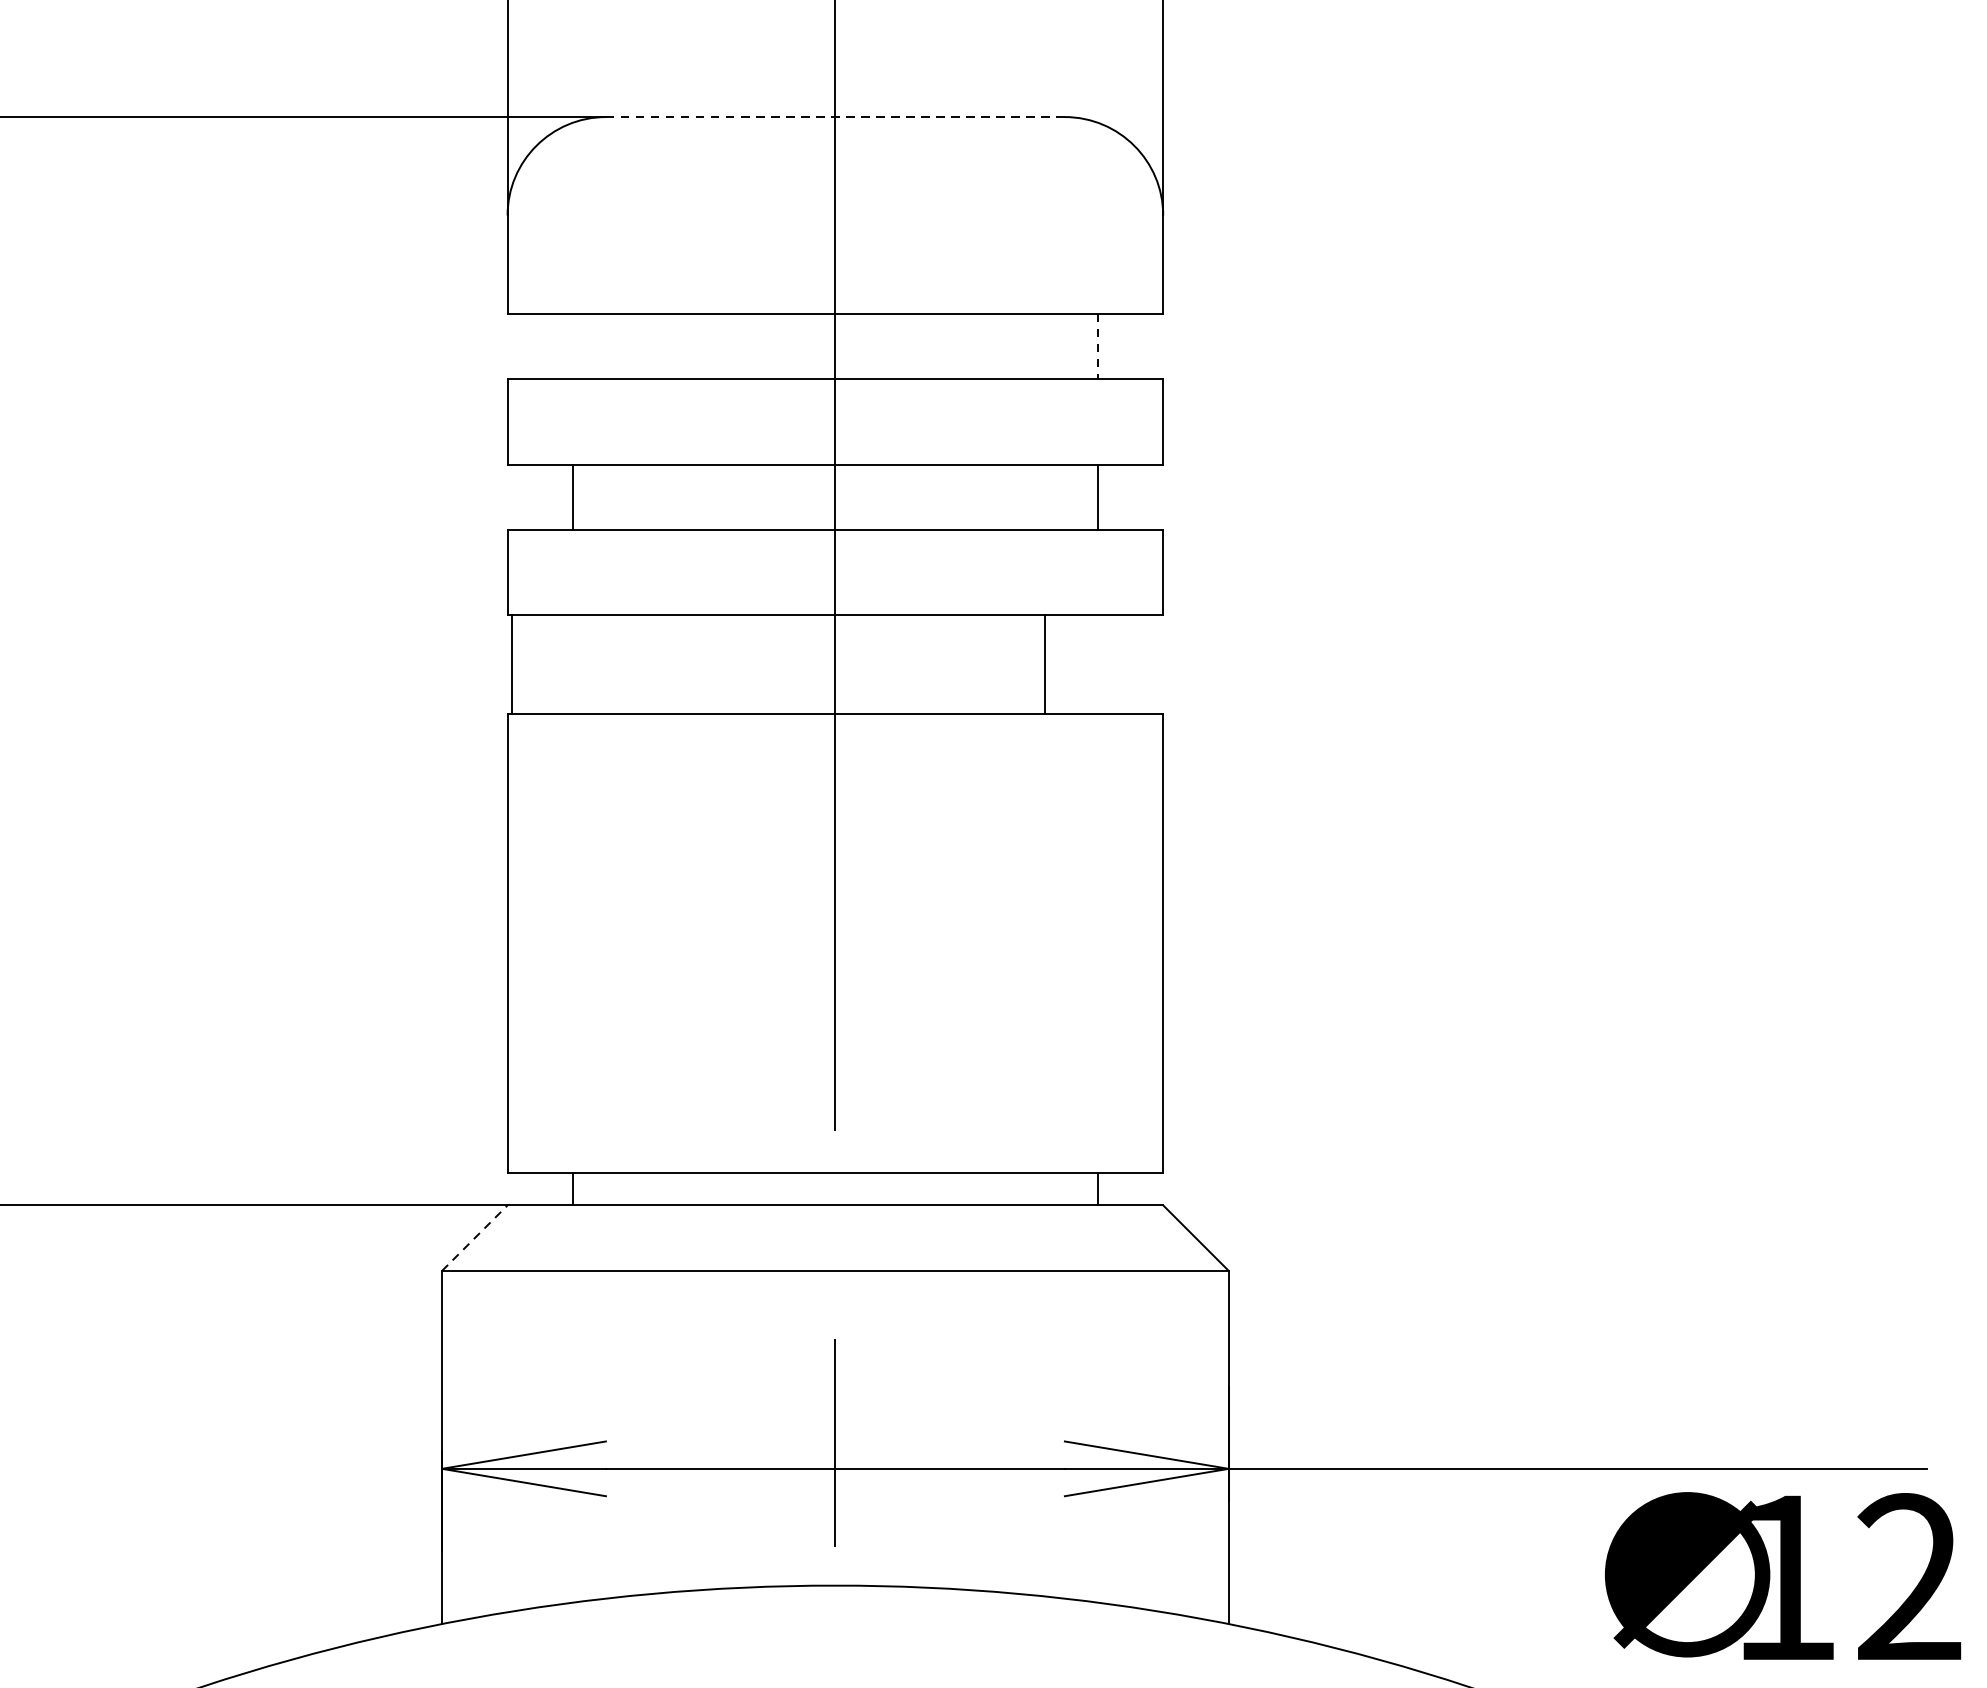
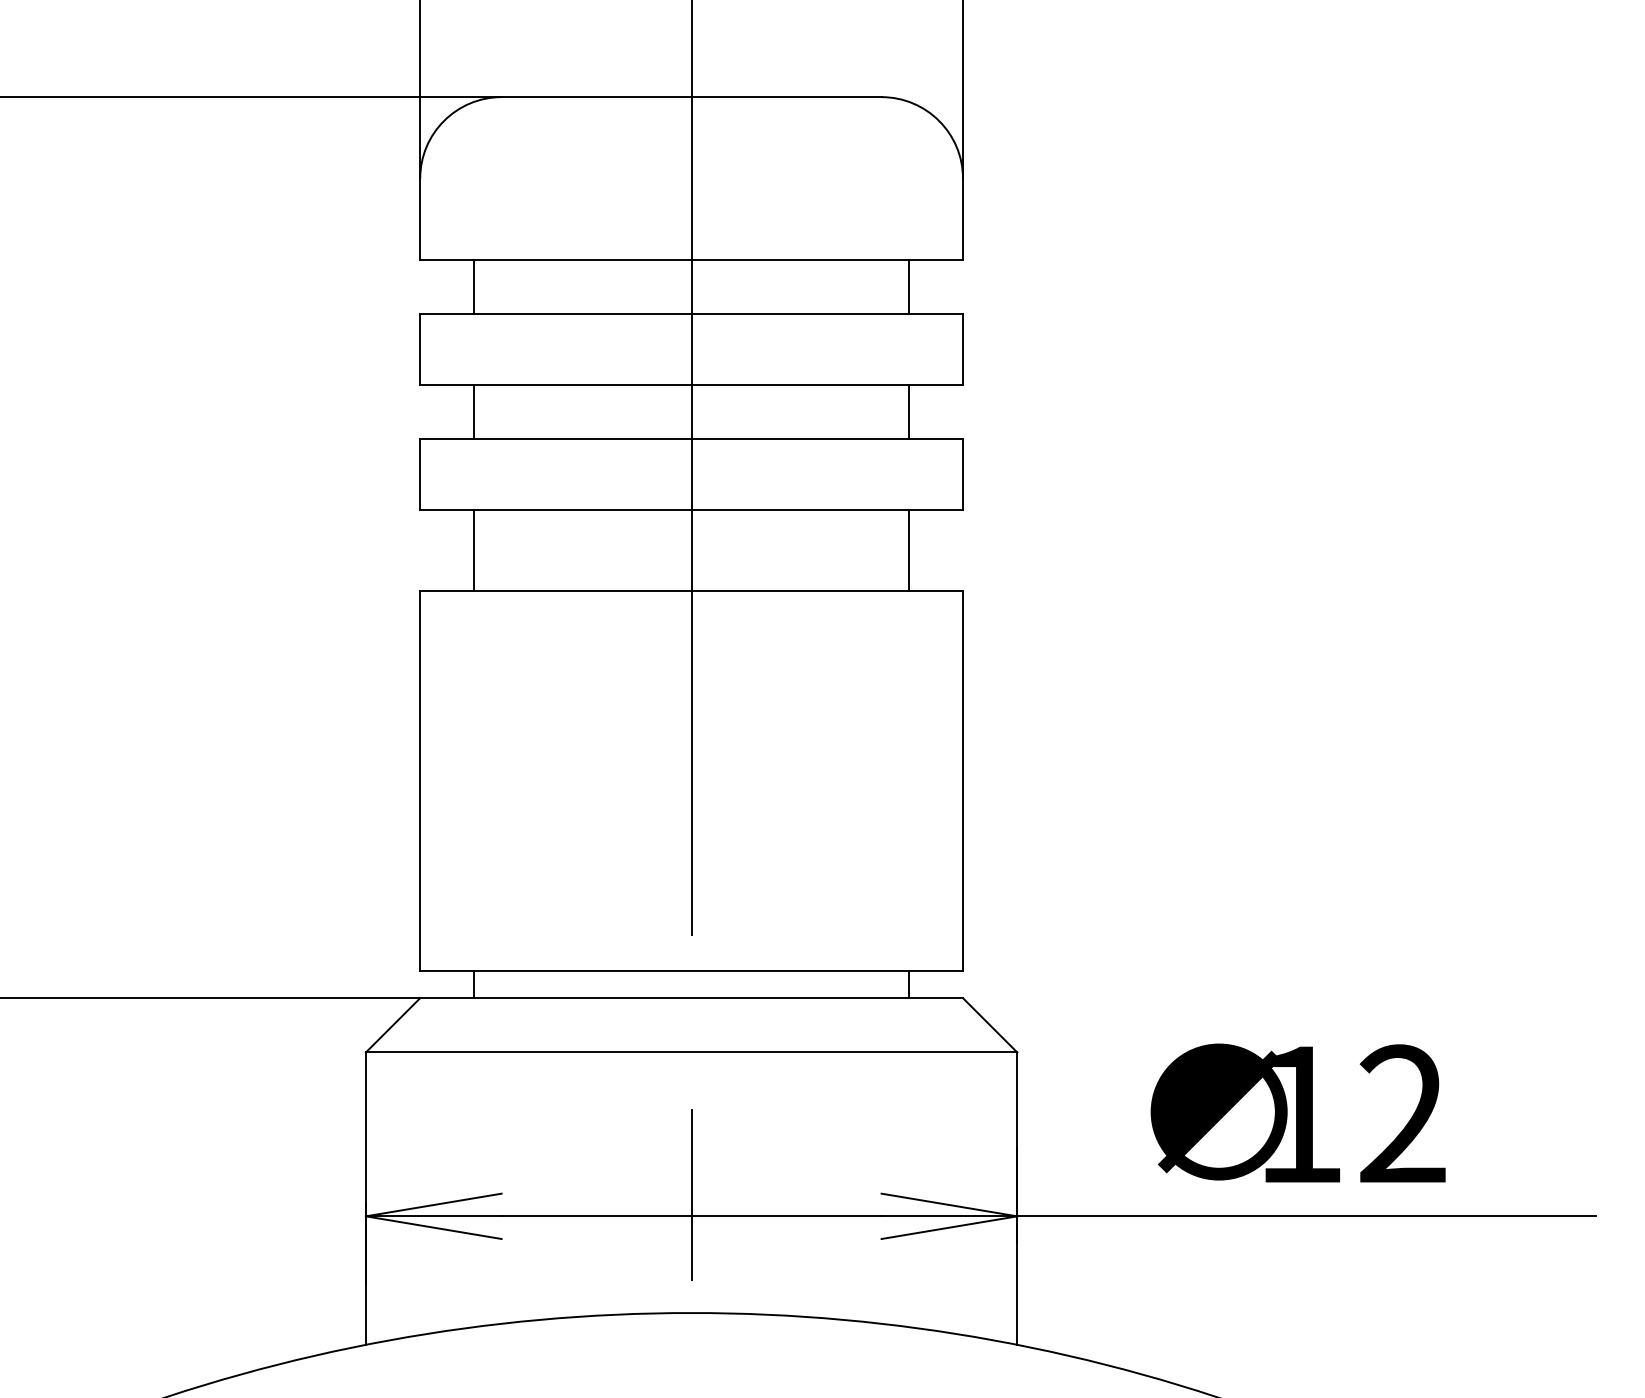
line: (835, 117) -> (691, 97), dashed -> solid
line: (573, 345) -> (474, 286), added
line: (1097, 346) -> (908, 287), dashed -> solid
line: (511, 664) -> (474, 550), moved
line: (1044, 664) -> (908, 550), moved
line: (475, 1237) -> (393, 1024), dashed -> solid
text: (1782, 1575) -> (1297, 1112), moved

